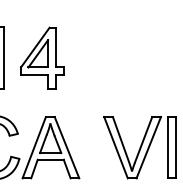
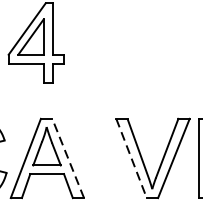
line: (67, 147) -> (68, 158), solid -> dashed
line: (116, 147) -> (132, 158), solid -> dashed

